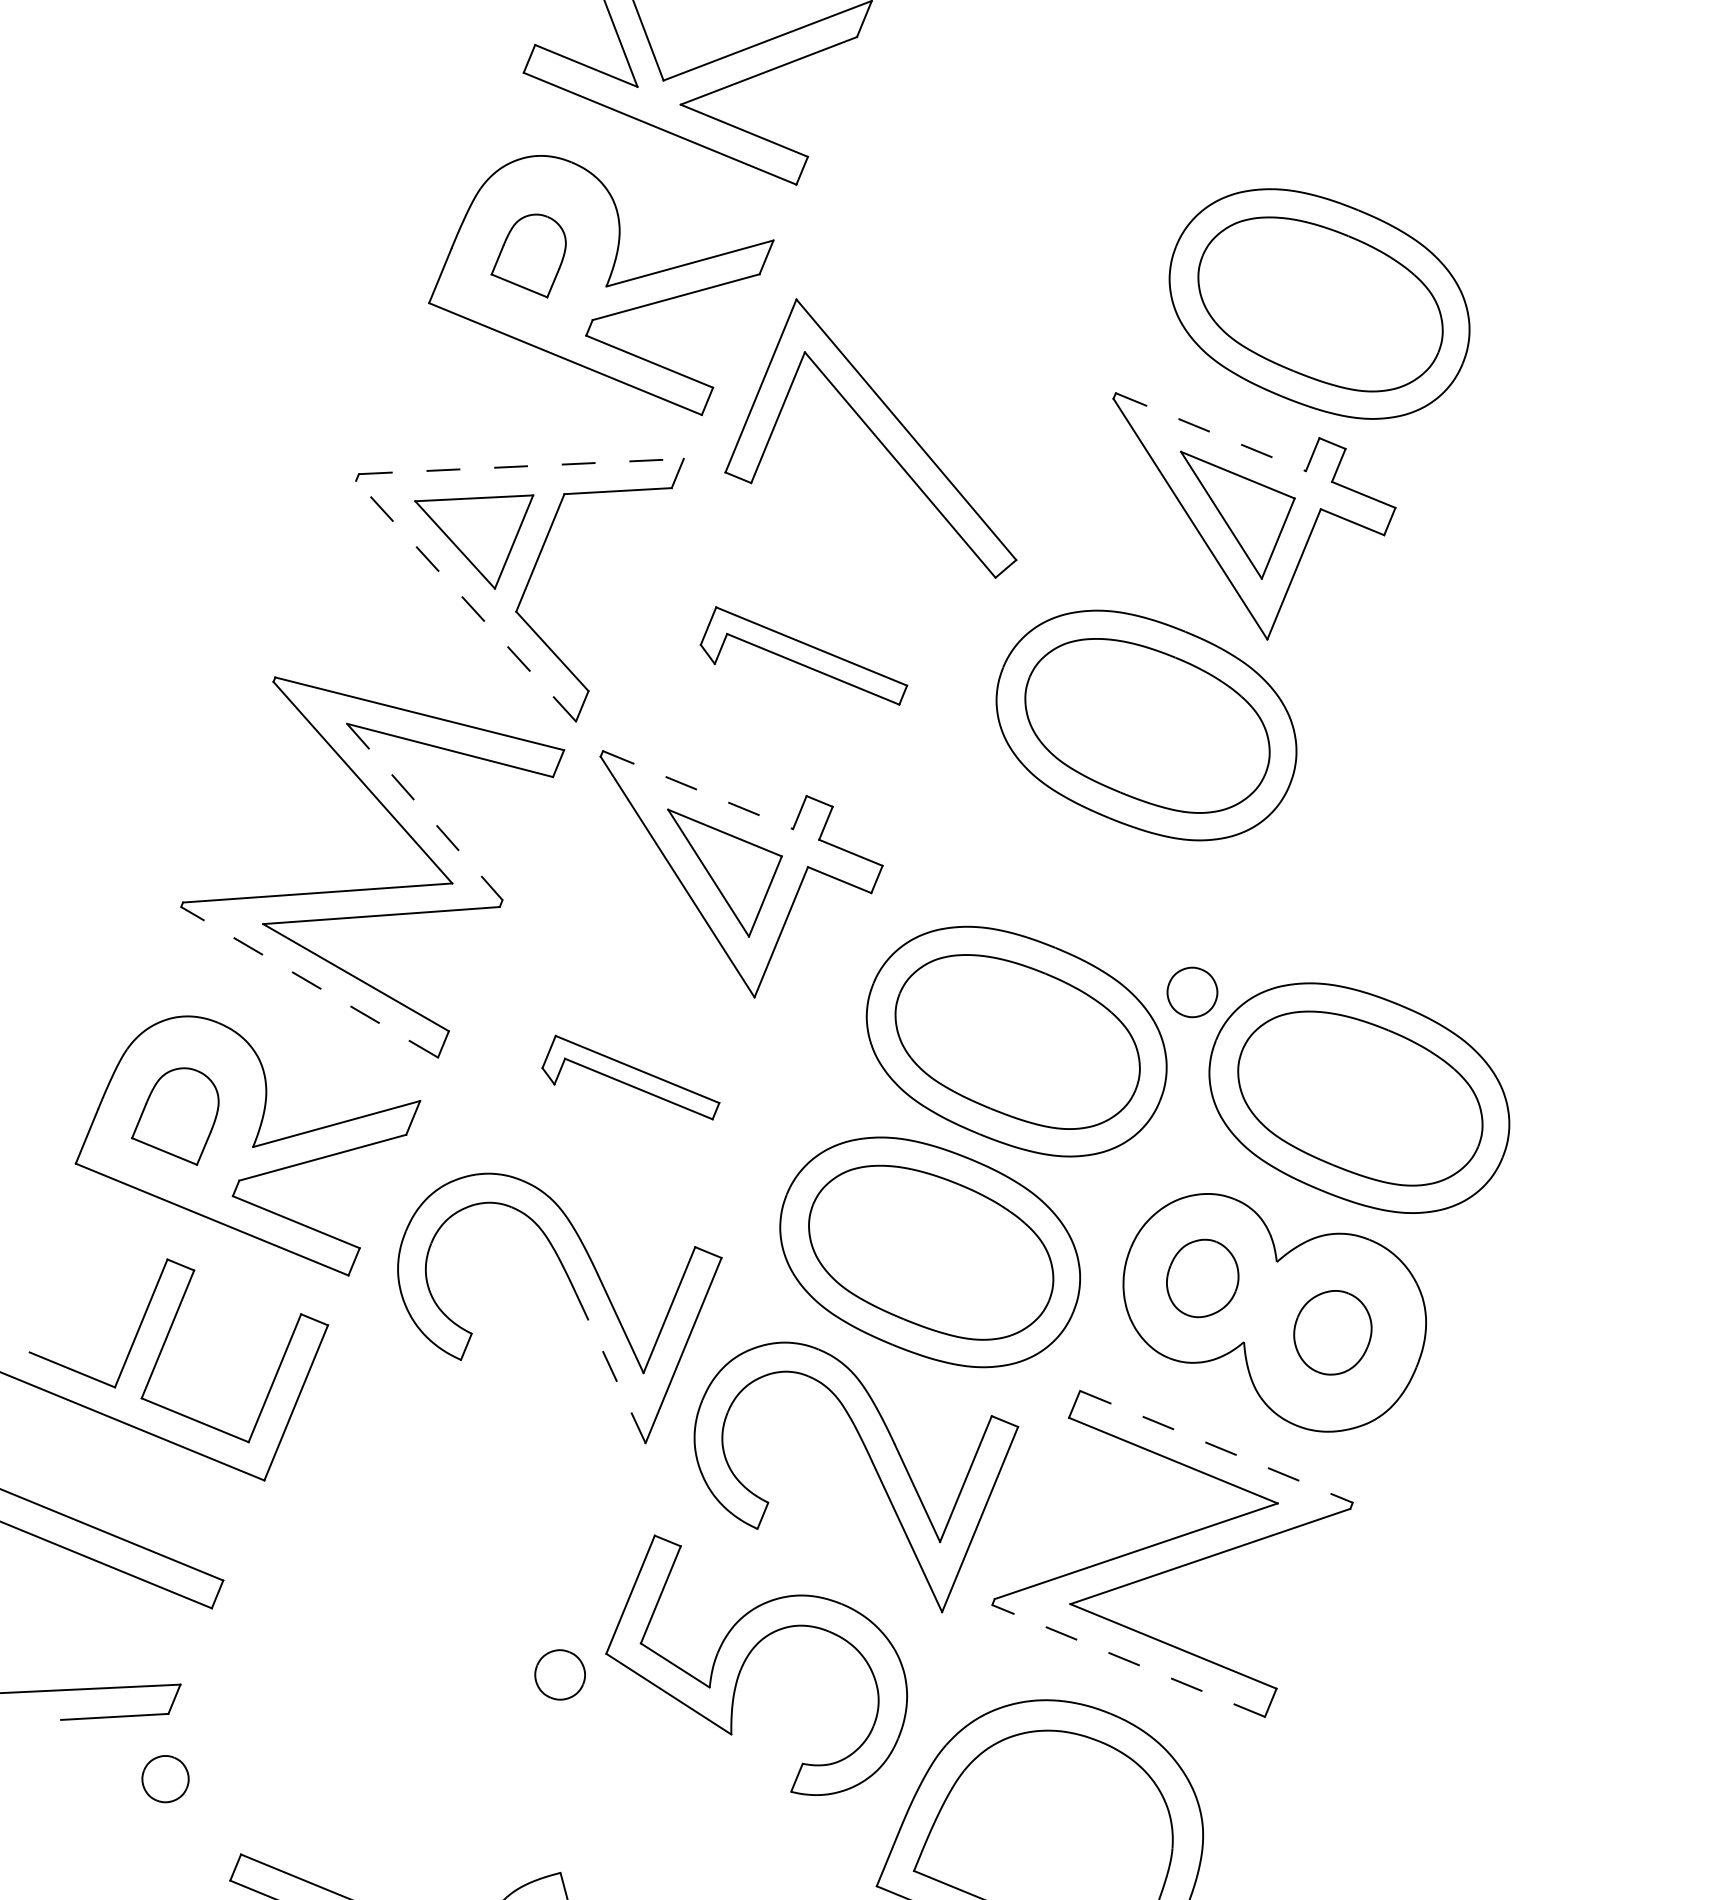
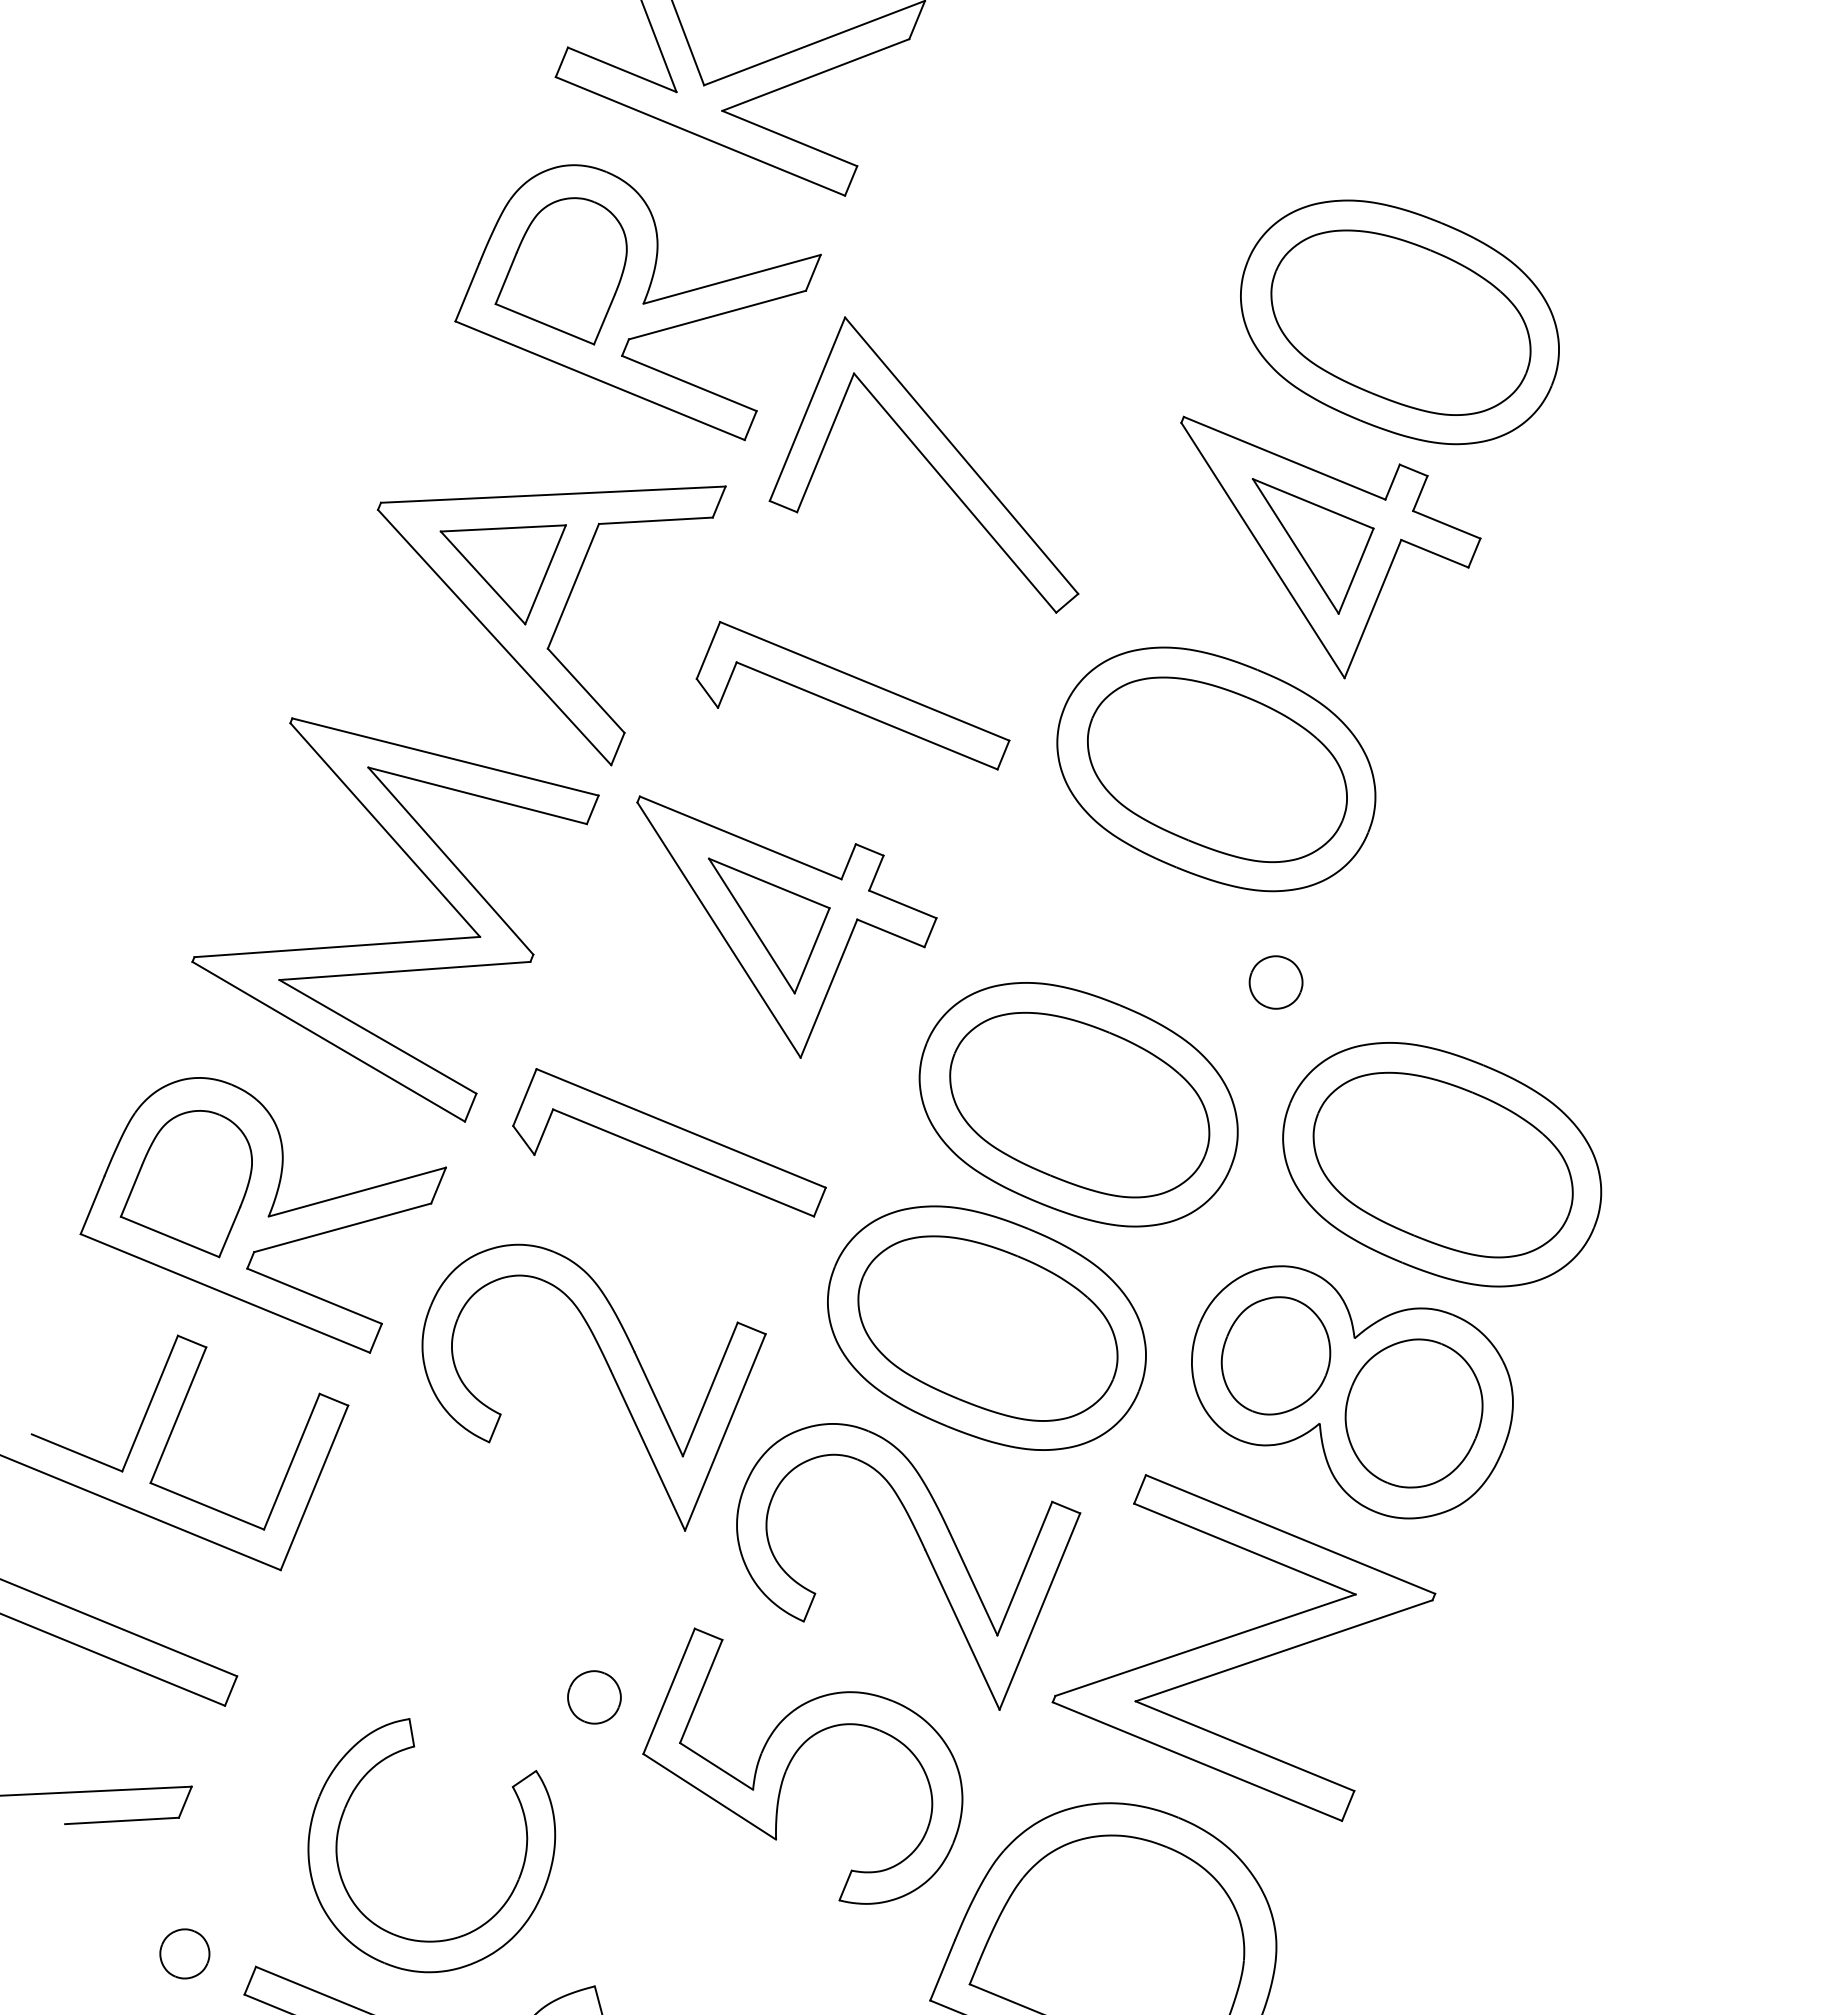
part: (528, 256) -> (560, 271), size x1.67
line: (1210, 432) -> (1284, 458), dashed -> solid
line: (521, 466) -> (553, 494), dashed -> solid
line: (465, 601) -> (494, 637), dashed -> solid
part: (803, 655) -> (852, 695), size x1.43
line: (697, 789) -> (740, 837), dashed -> solid
line: (424, 812) -> (450, 861), dashed -> solid
line: (309, 982) -> (328, 1041), dashed -> solid
part: (1191, 992) -> (1275, 982), moved
part: (630, 1077) -> (669, 1142), size x1.67
part: (174, 1116) -> (185, 1184), size x1.43
part: (1202, 1278) -> (1275, 1355), size x1.43
part: (1332, 1332) -> (1413, 1413), size x1.67
line: (611, 1367) -> (648, 1450), dashed -> solid
line: (1217, 1446) -> (1291, 1534), dashed -> solid
line: (1127, 1660) -> (1196, 1761), dashed -> solid
part: (560, 1675) -> (594, 1697), moved
part: (486, 1774) -> (516, 1881), added
part: (165, 1778) -> (184, 1953), moved

